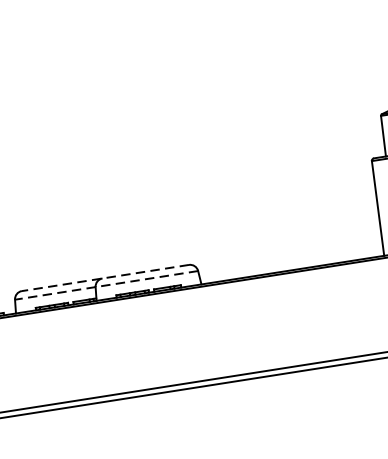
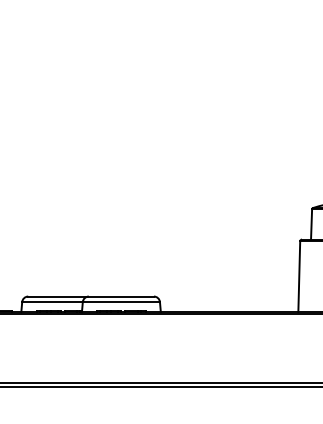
line: (105, 277) -> (91, 296), dashed -> solid
line: (107, 285) -> (91, 302), dashed -> solid

